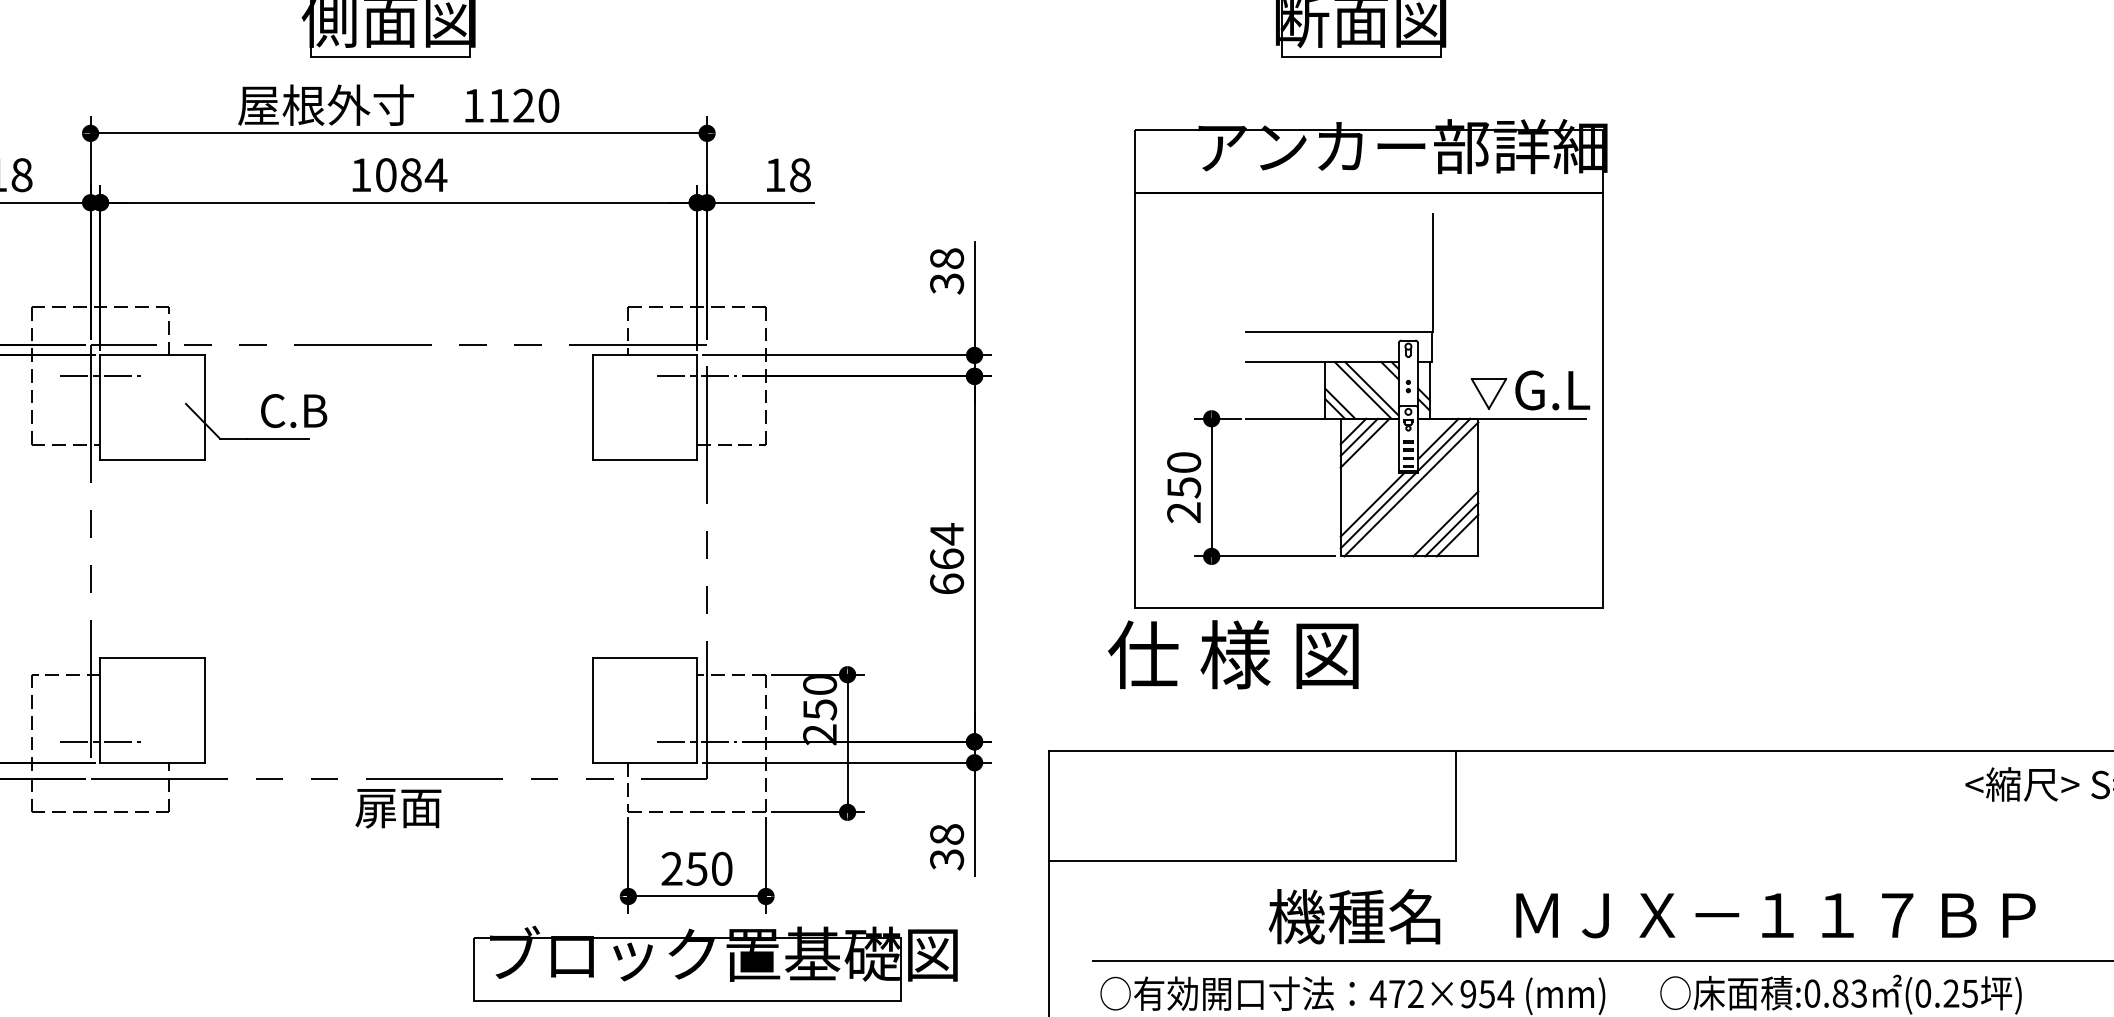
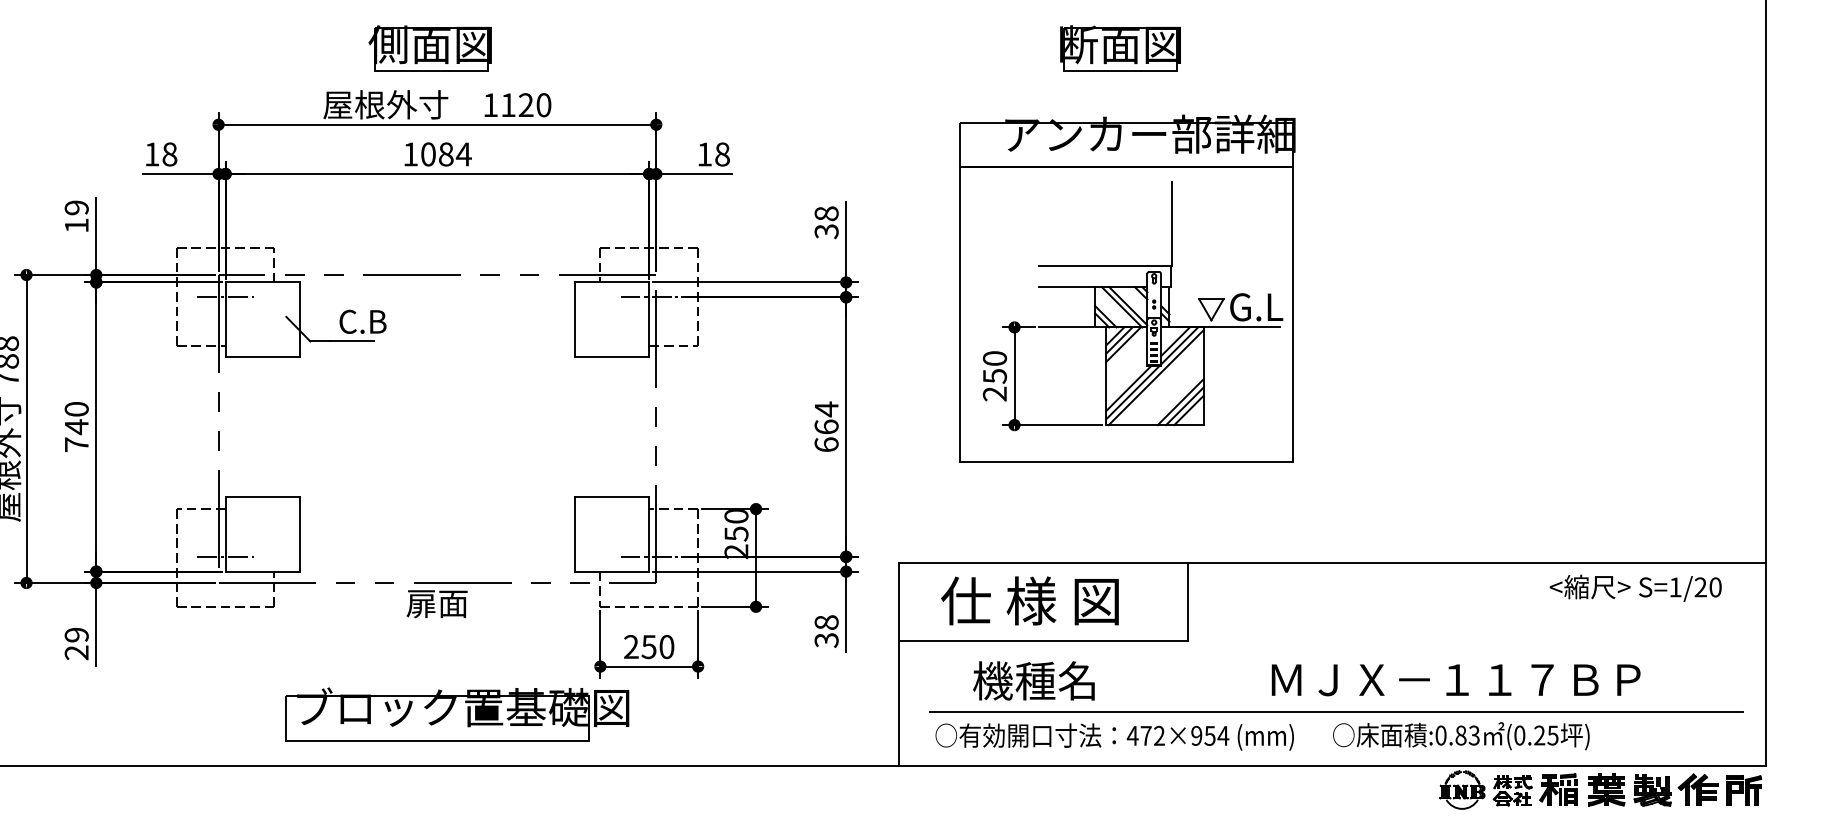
text: (1232, 654) -> (1029, 600), moved
text: (1353, 916) -> (1033, 680), moved
text: (1775, 916) -> (1455, 680), moved
part: (715, 963) -> (457, 714), moved

